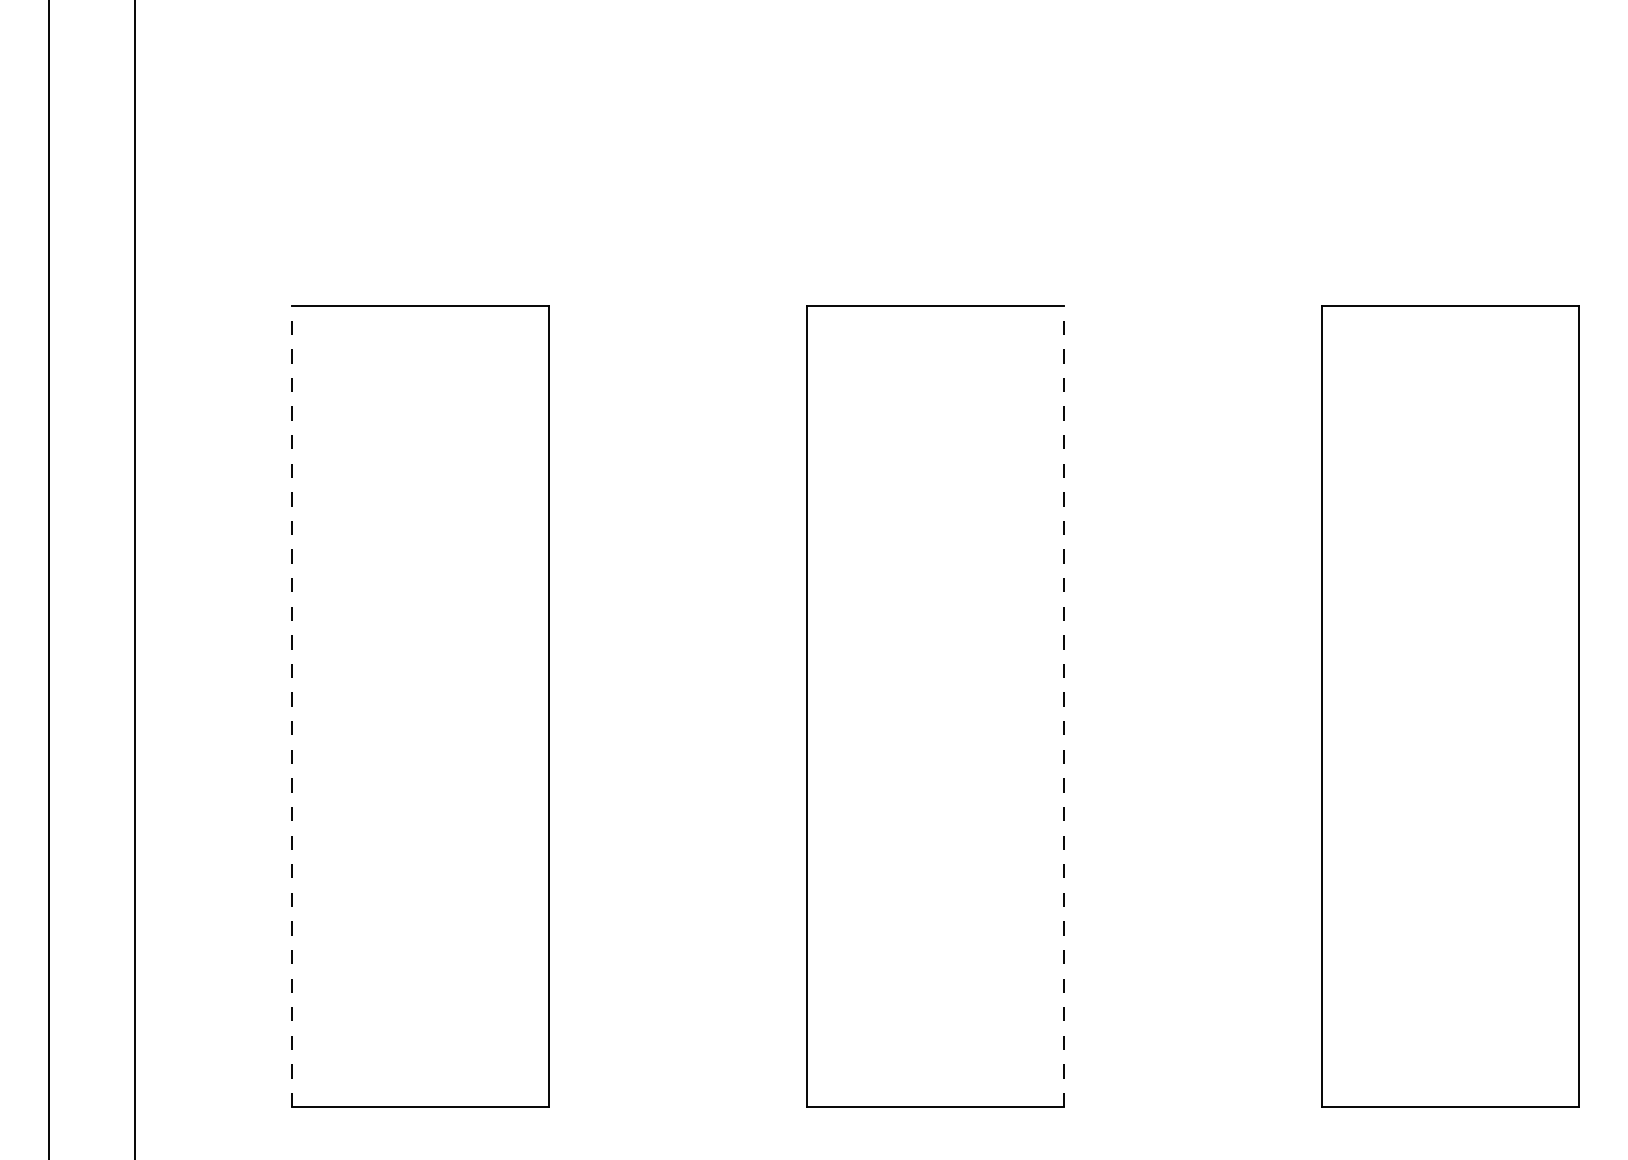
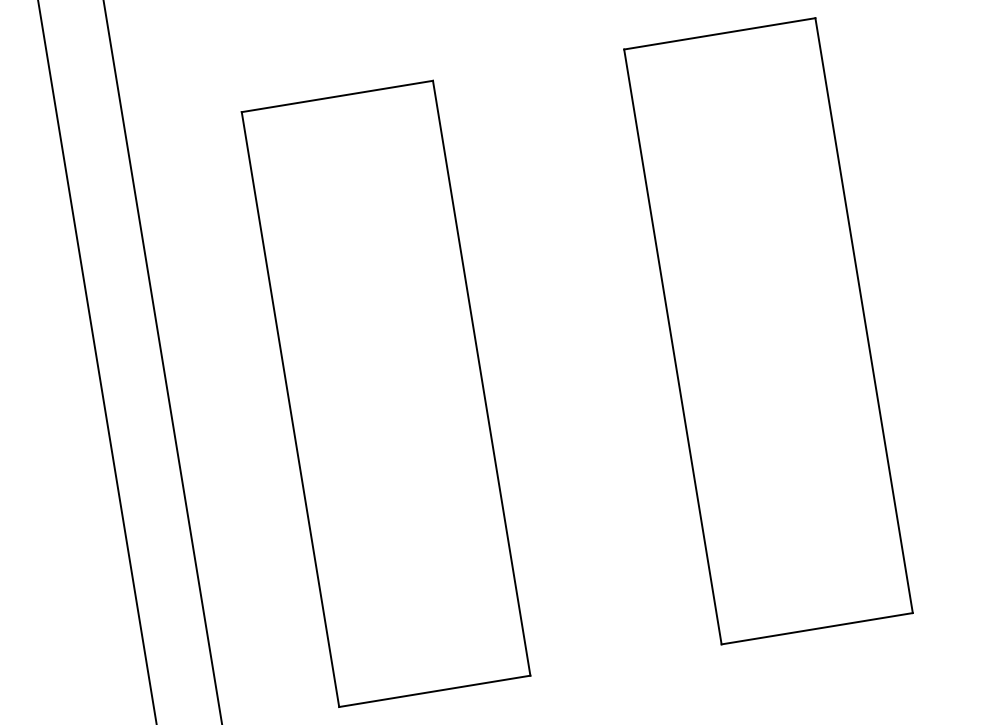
line: (291, 706) -> (290, 409), dashed -> solid
line: (1064, 706) -> (864, 315), dashed -> solid

